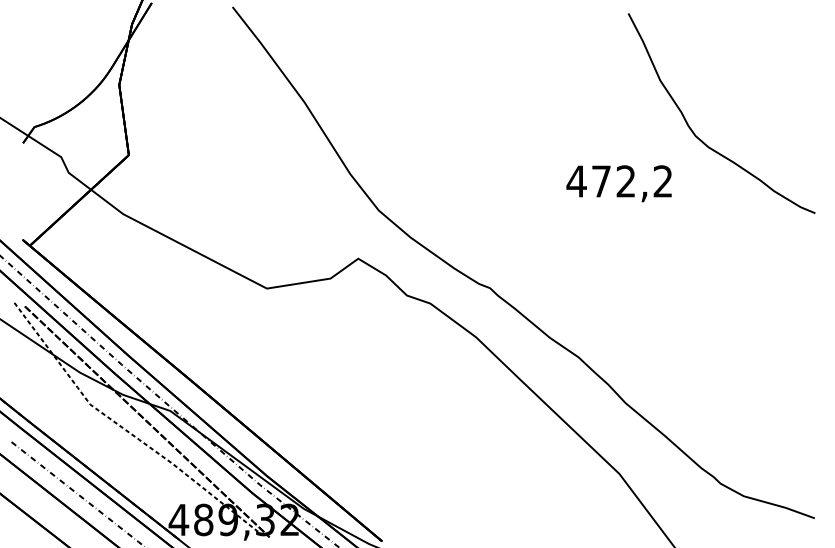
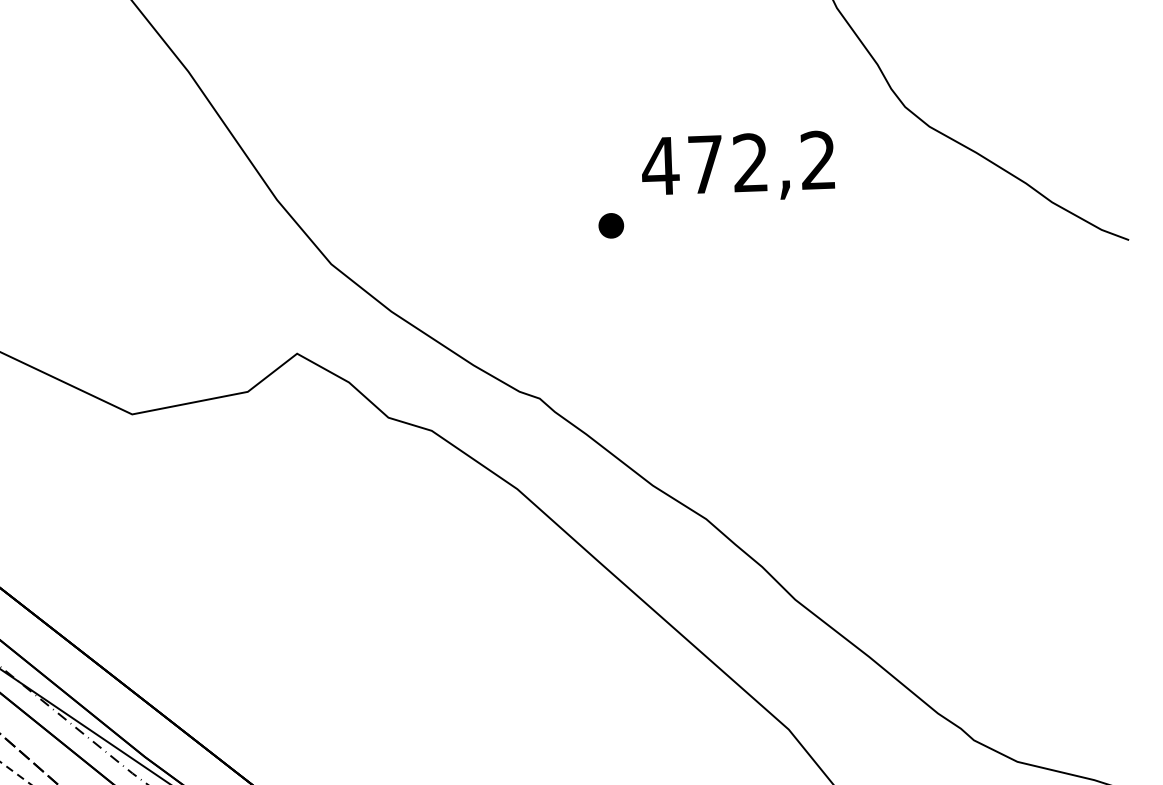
text: (618, 183) -> (737, 167), moved
part: (532, 194) -> (611, 224), added

